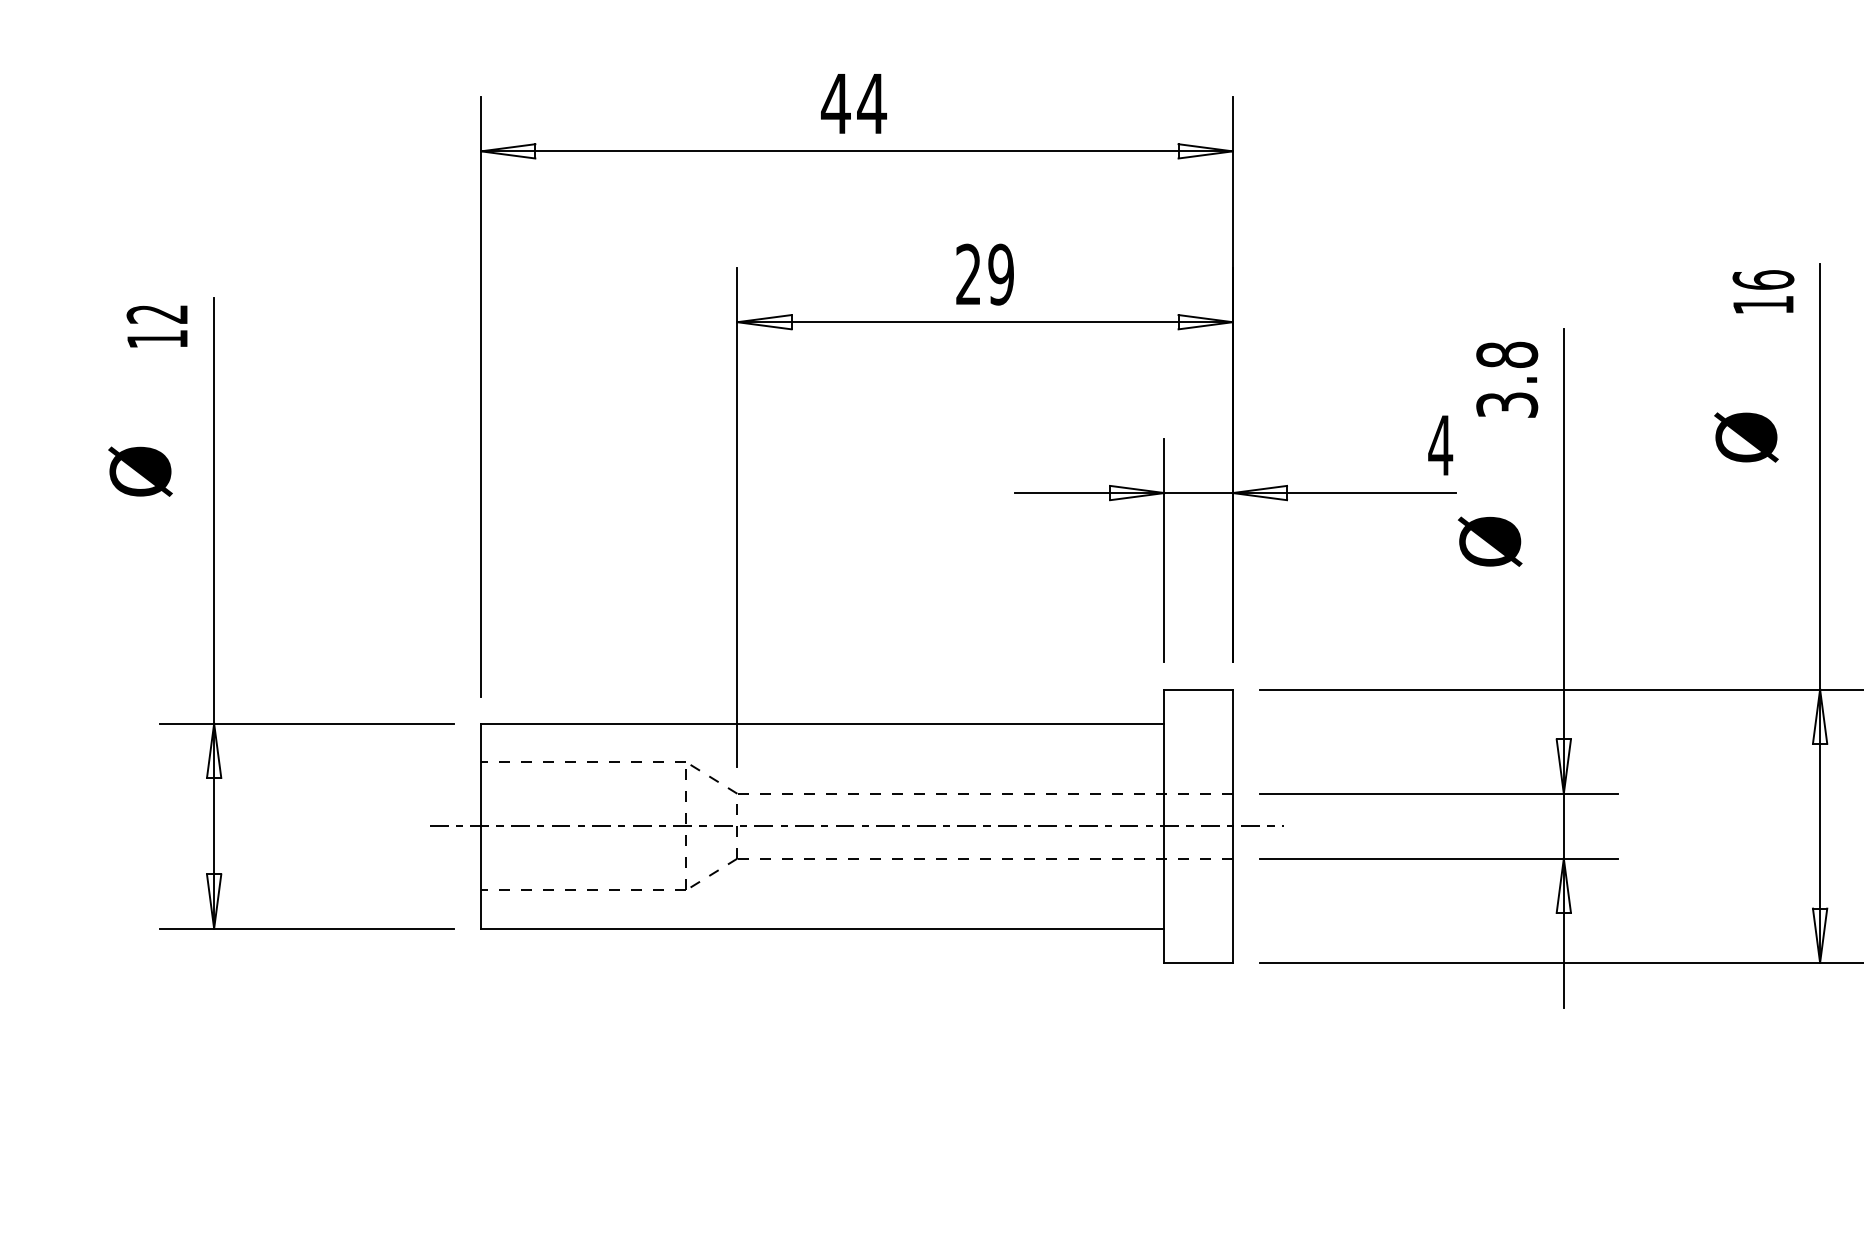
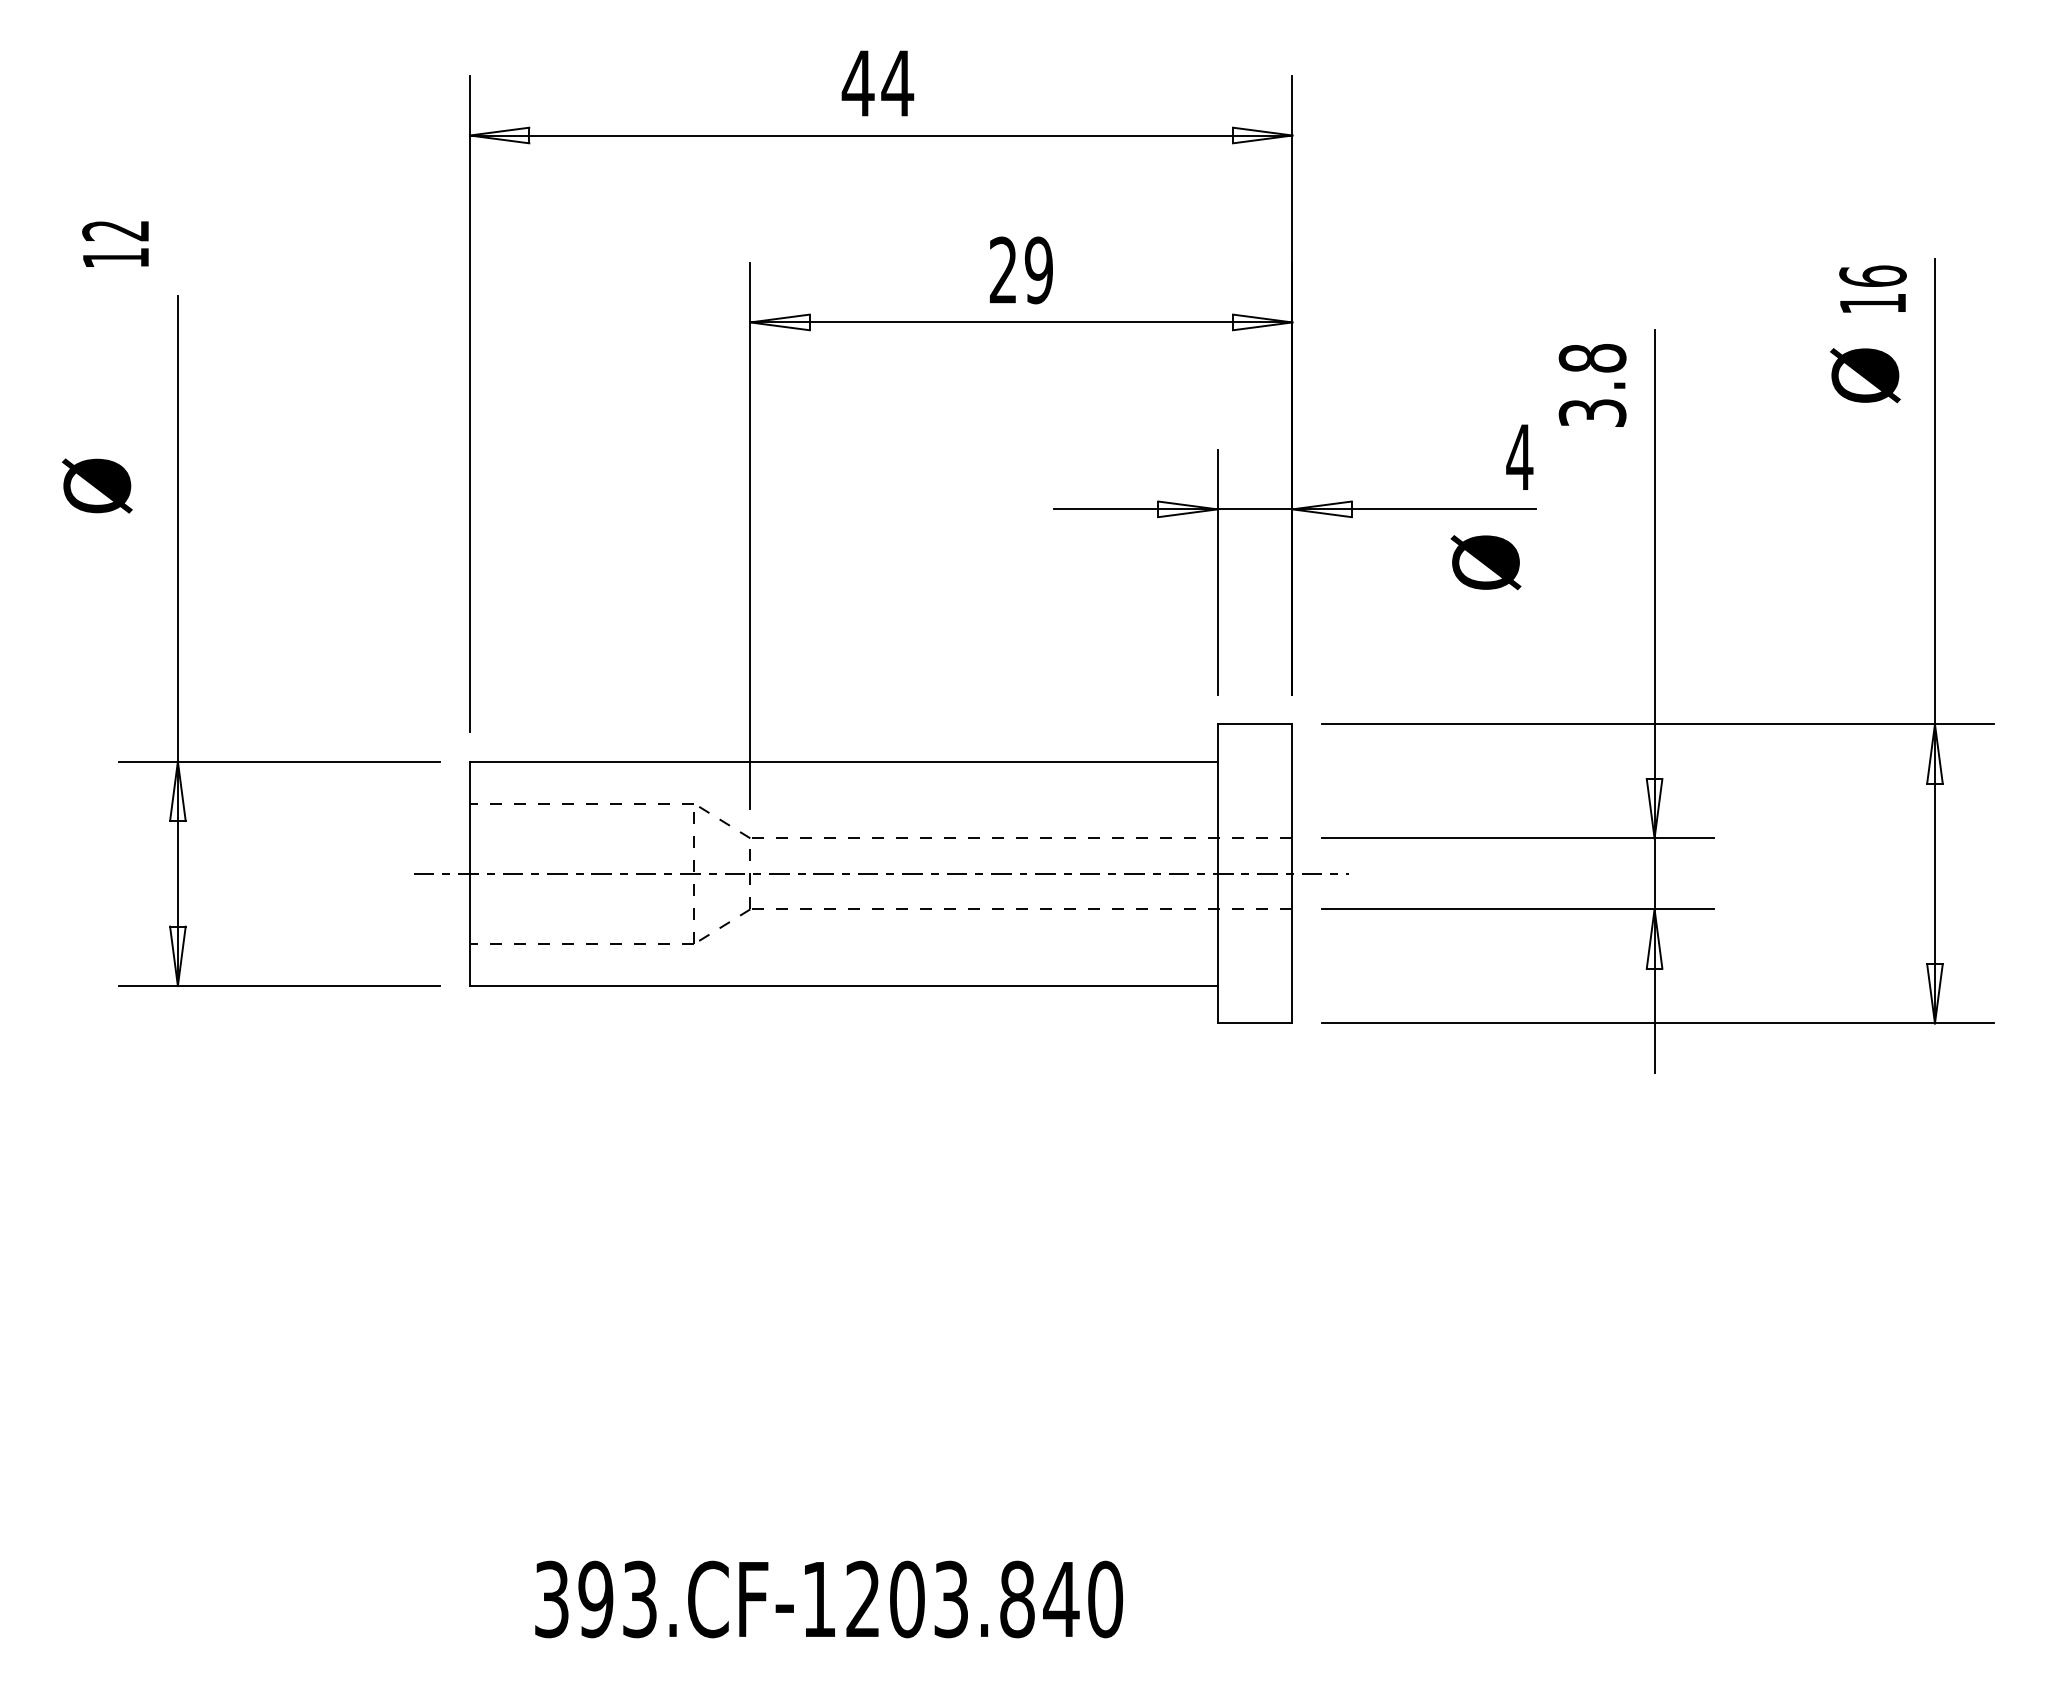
text: (157, 325) -> (115, 243), moved
text: (1746, 437) -> (1865, 375), moved
text: (1489, 541) -> (1485, 562), moved

